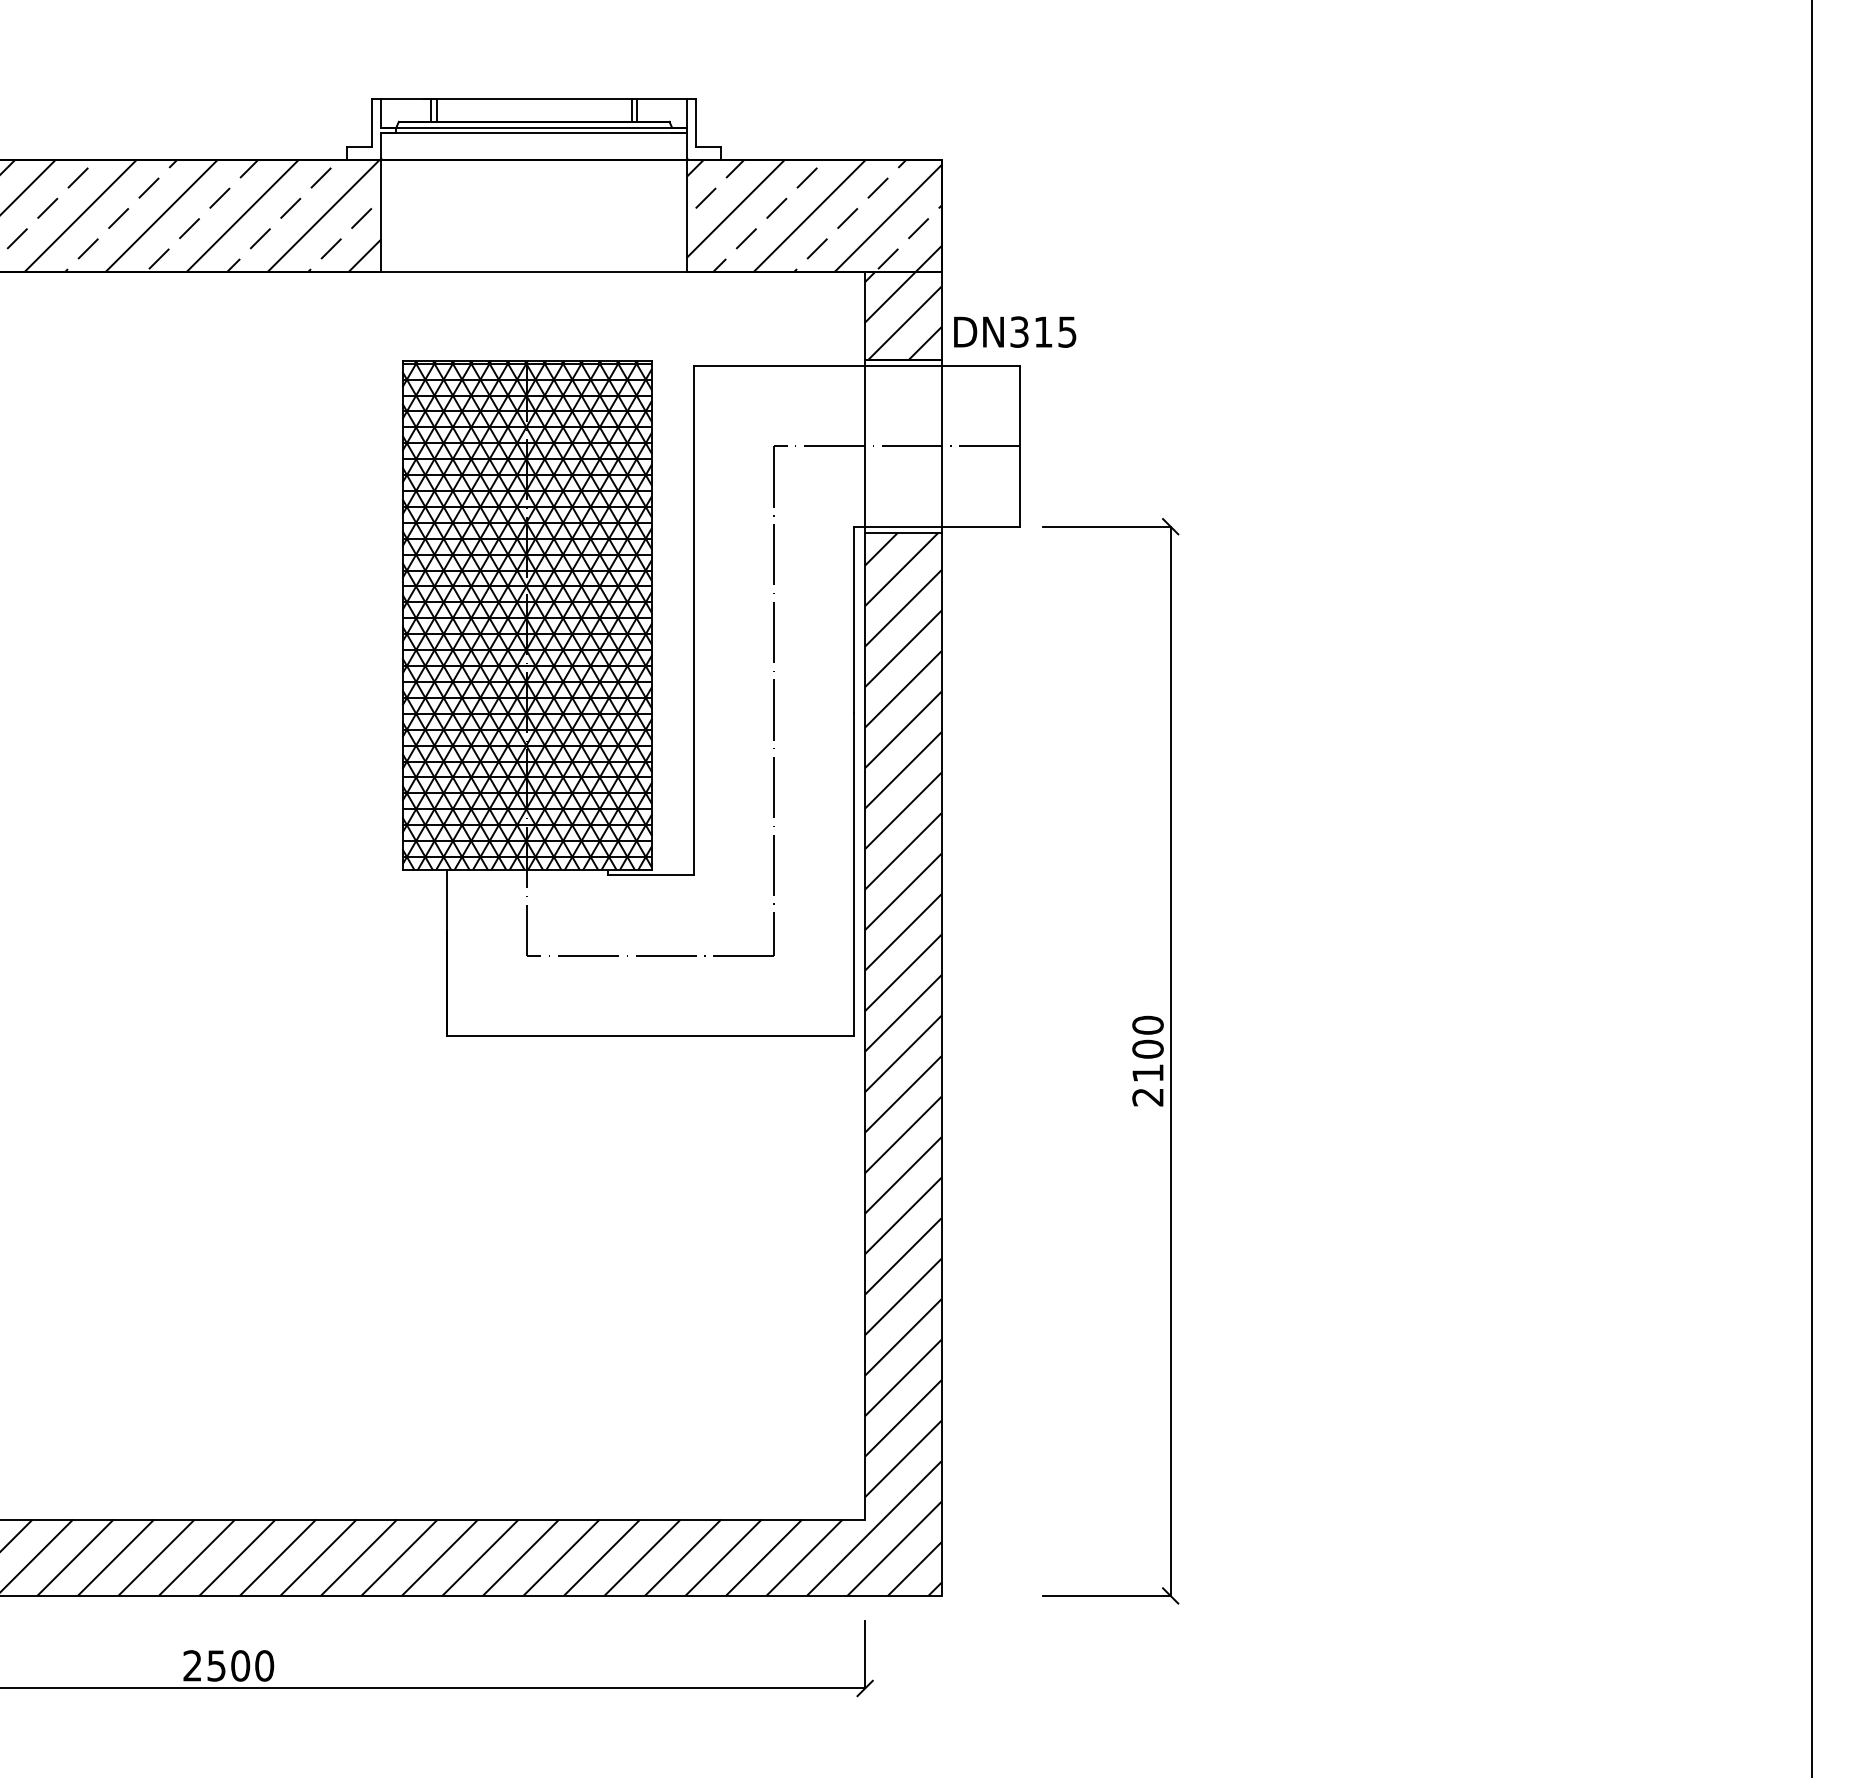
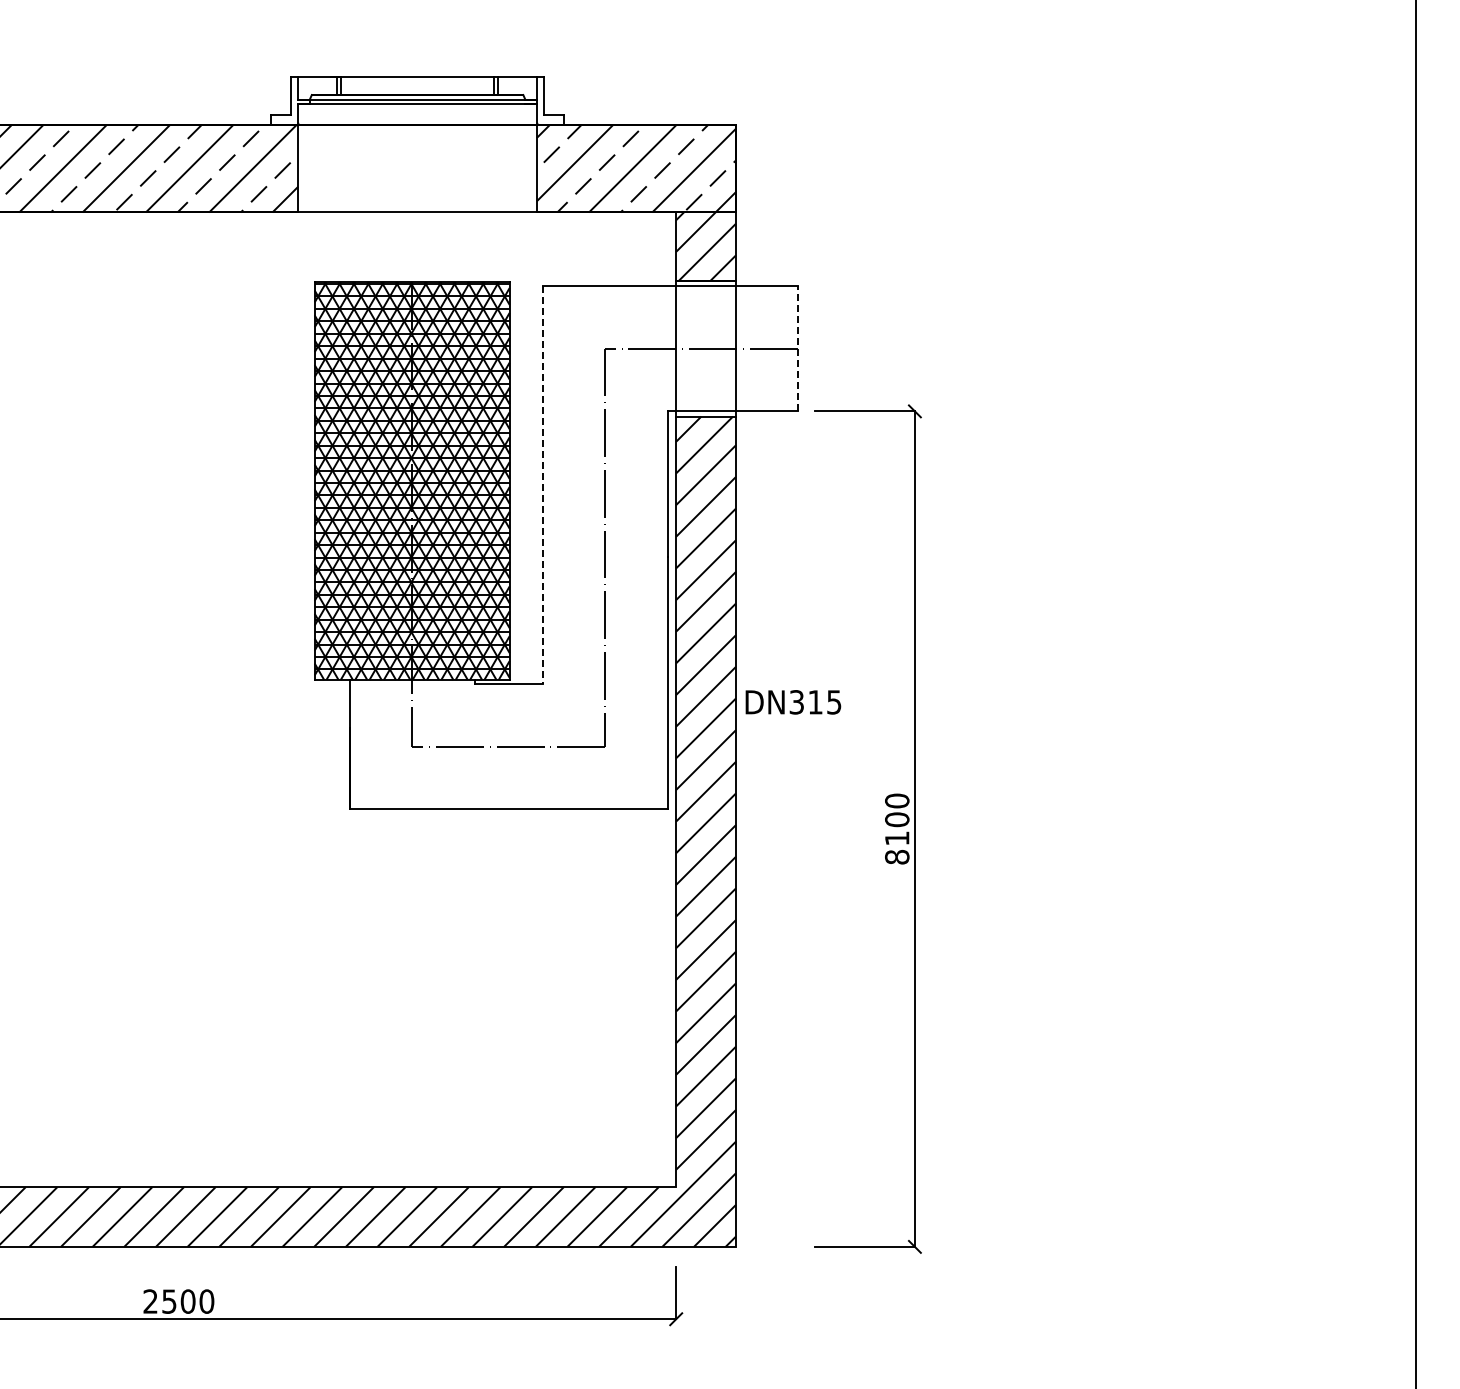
text: (1015, 332) -> (793, 702), moved
line: (1020, 446) -> (797, 348), solid -> dashed
line: (694, 620) -> (542, 484), solid -> dashed
text: (1148, 1096) -> (897, 856), 2100 -> 8100

